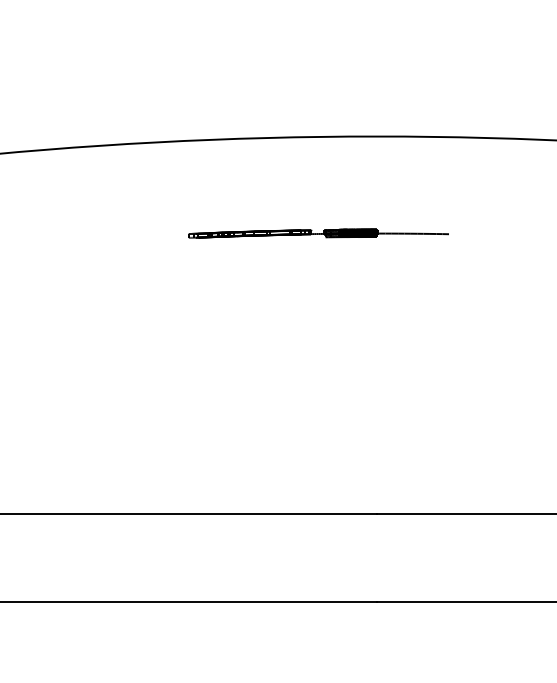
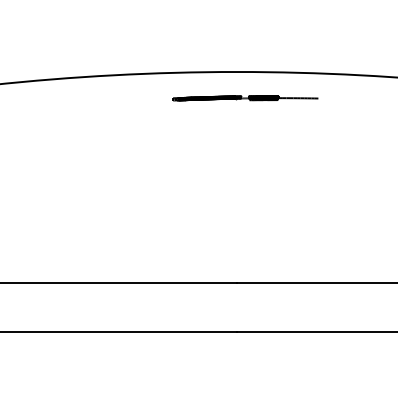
part: (318, 234) -> (245, 98), moved

